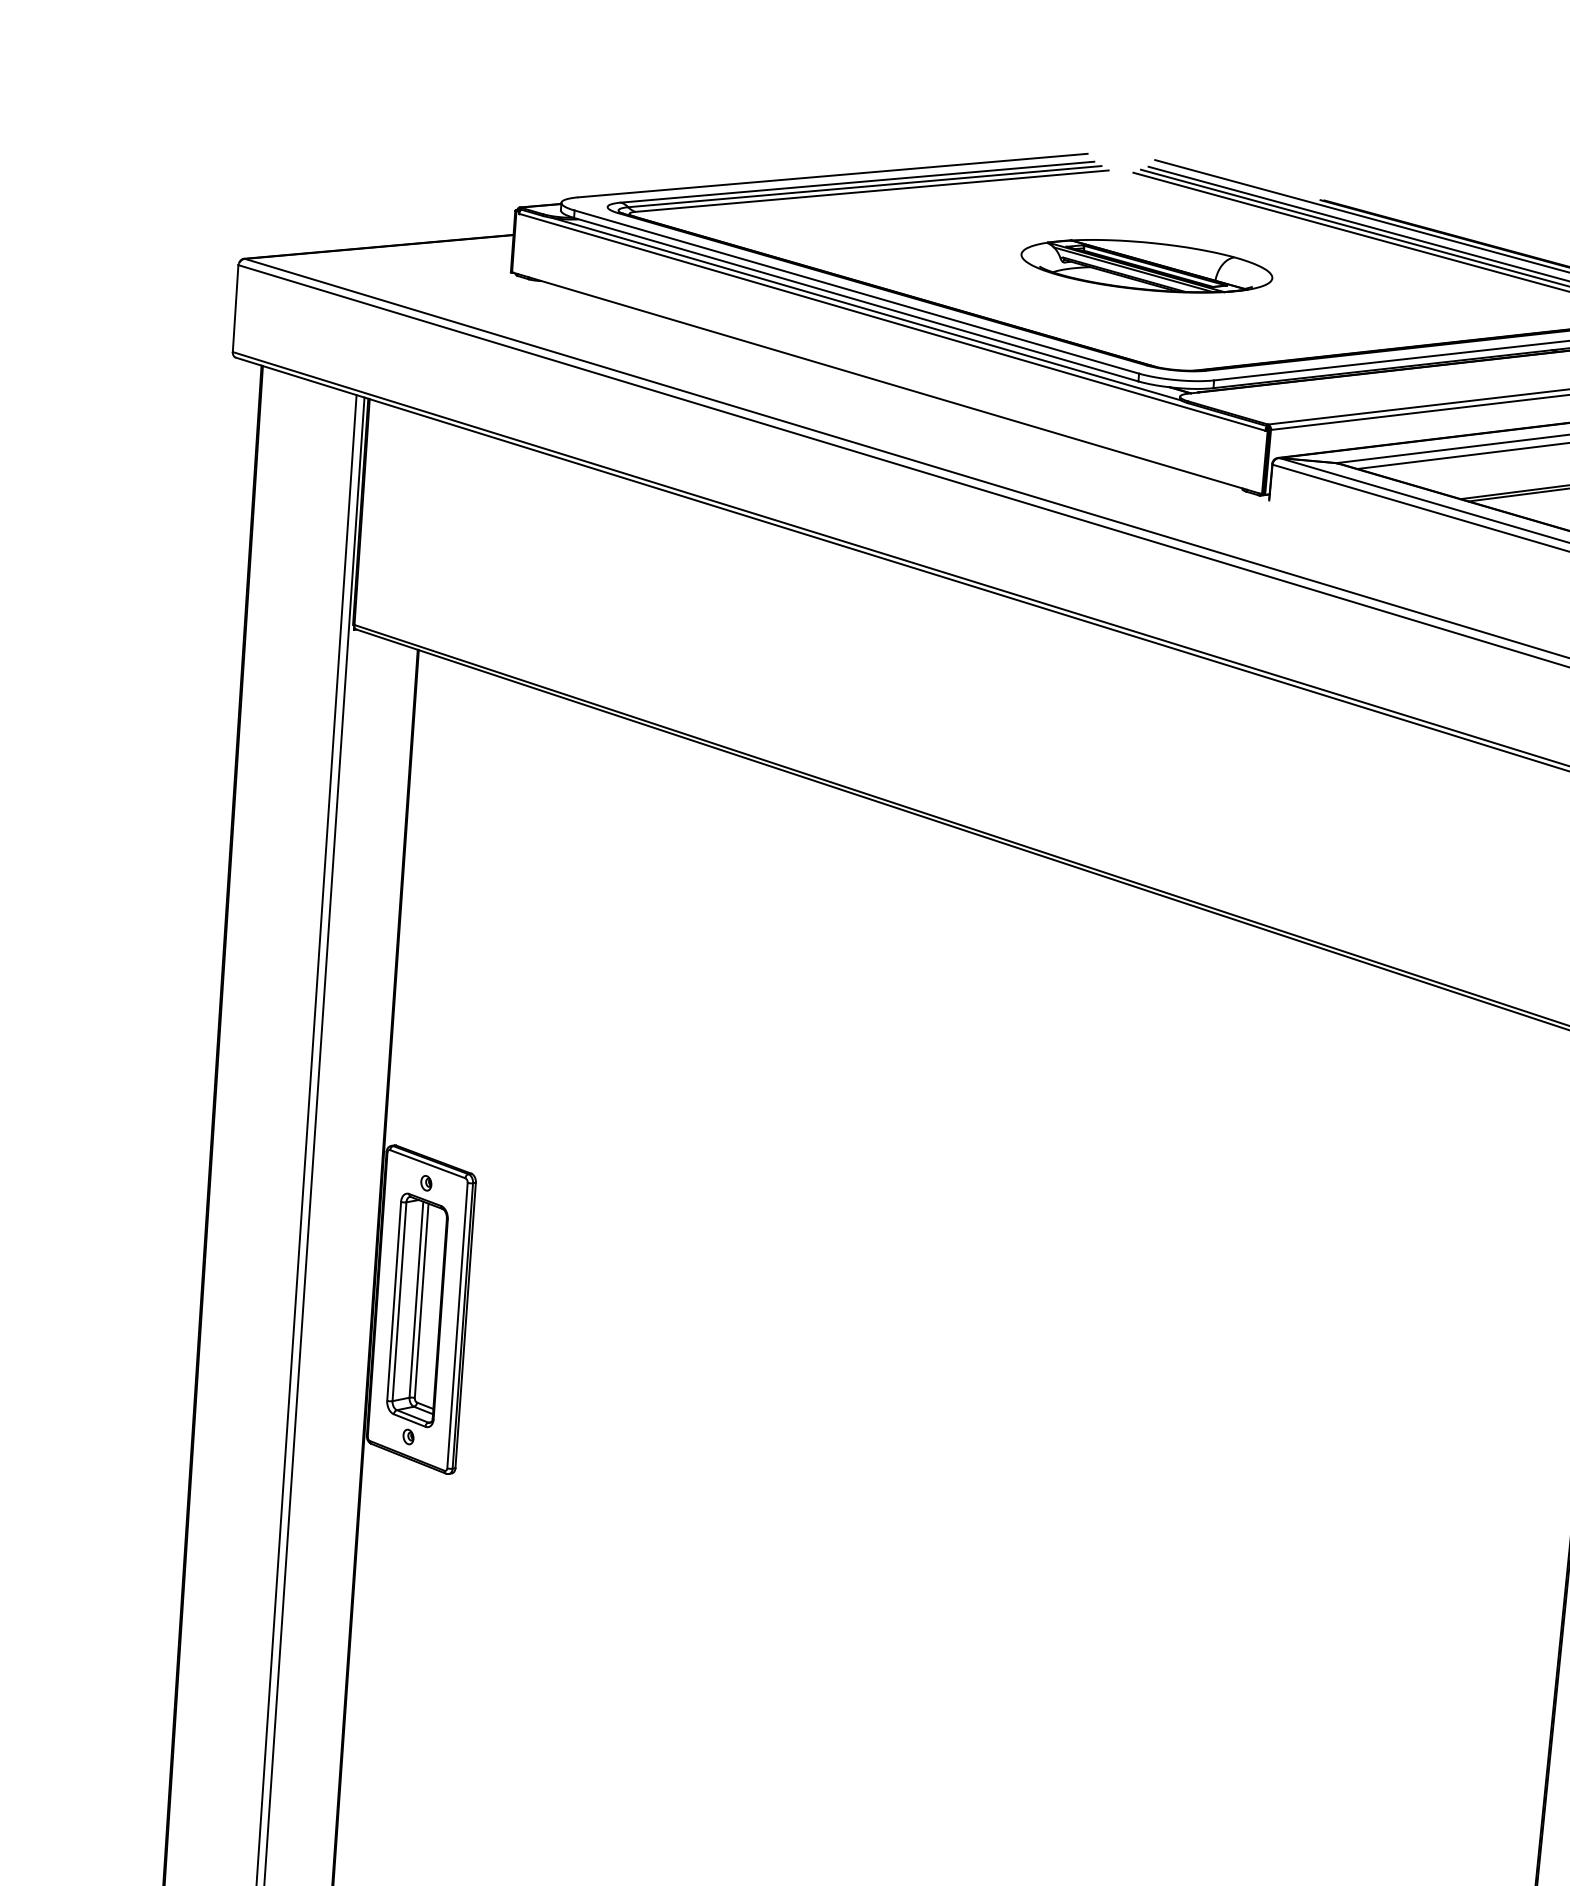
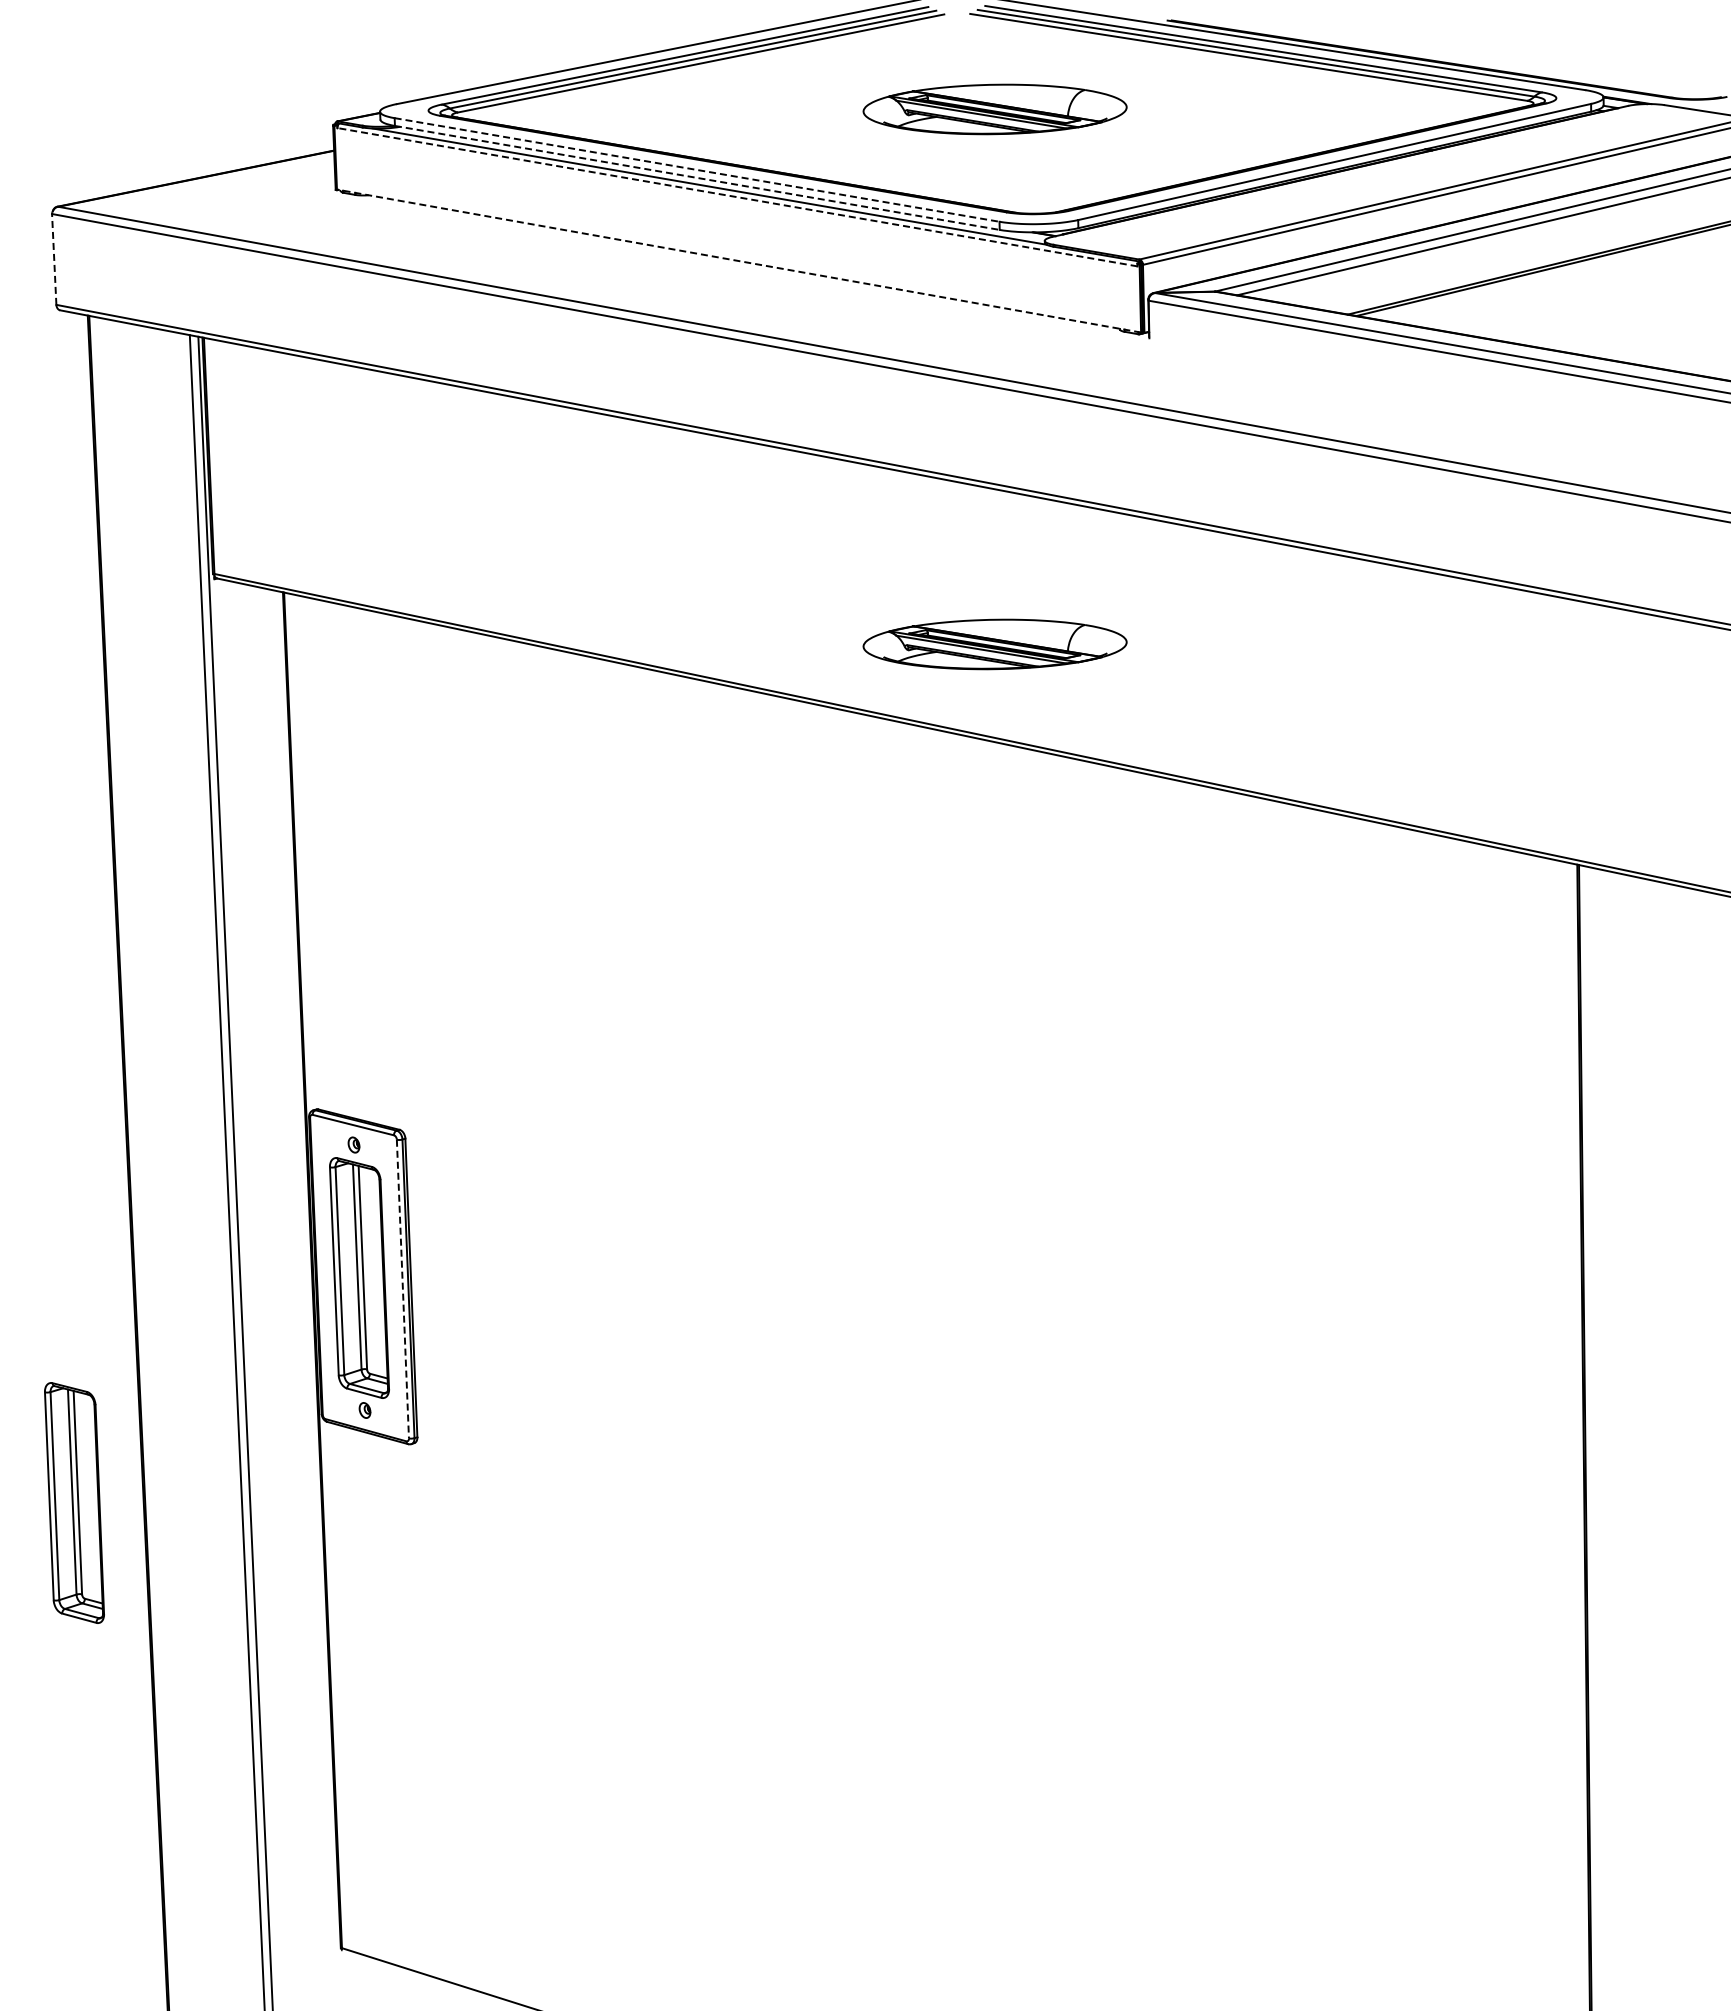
line: (857, 291) -> (697, 169), solid -> dashed
line: (856, 299) -> (697, 177), solid -> dashed
line: (235, 307) -> (54, 258), solid -> dashed
line: (892, 322) -> (737, 197), solid -> dashed
line: (886, 383) -> (738, 261), solid -> dashed
part: (1089, 775) -> (994, 644), added
line: (457, 1325) -> (402, 1289), solid -> dashed
part: (122, 1493) -> (74, 1502), added

